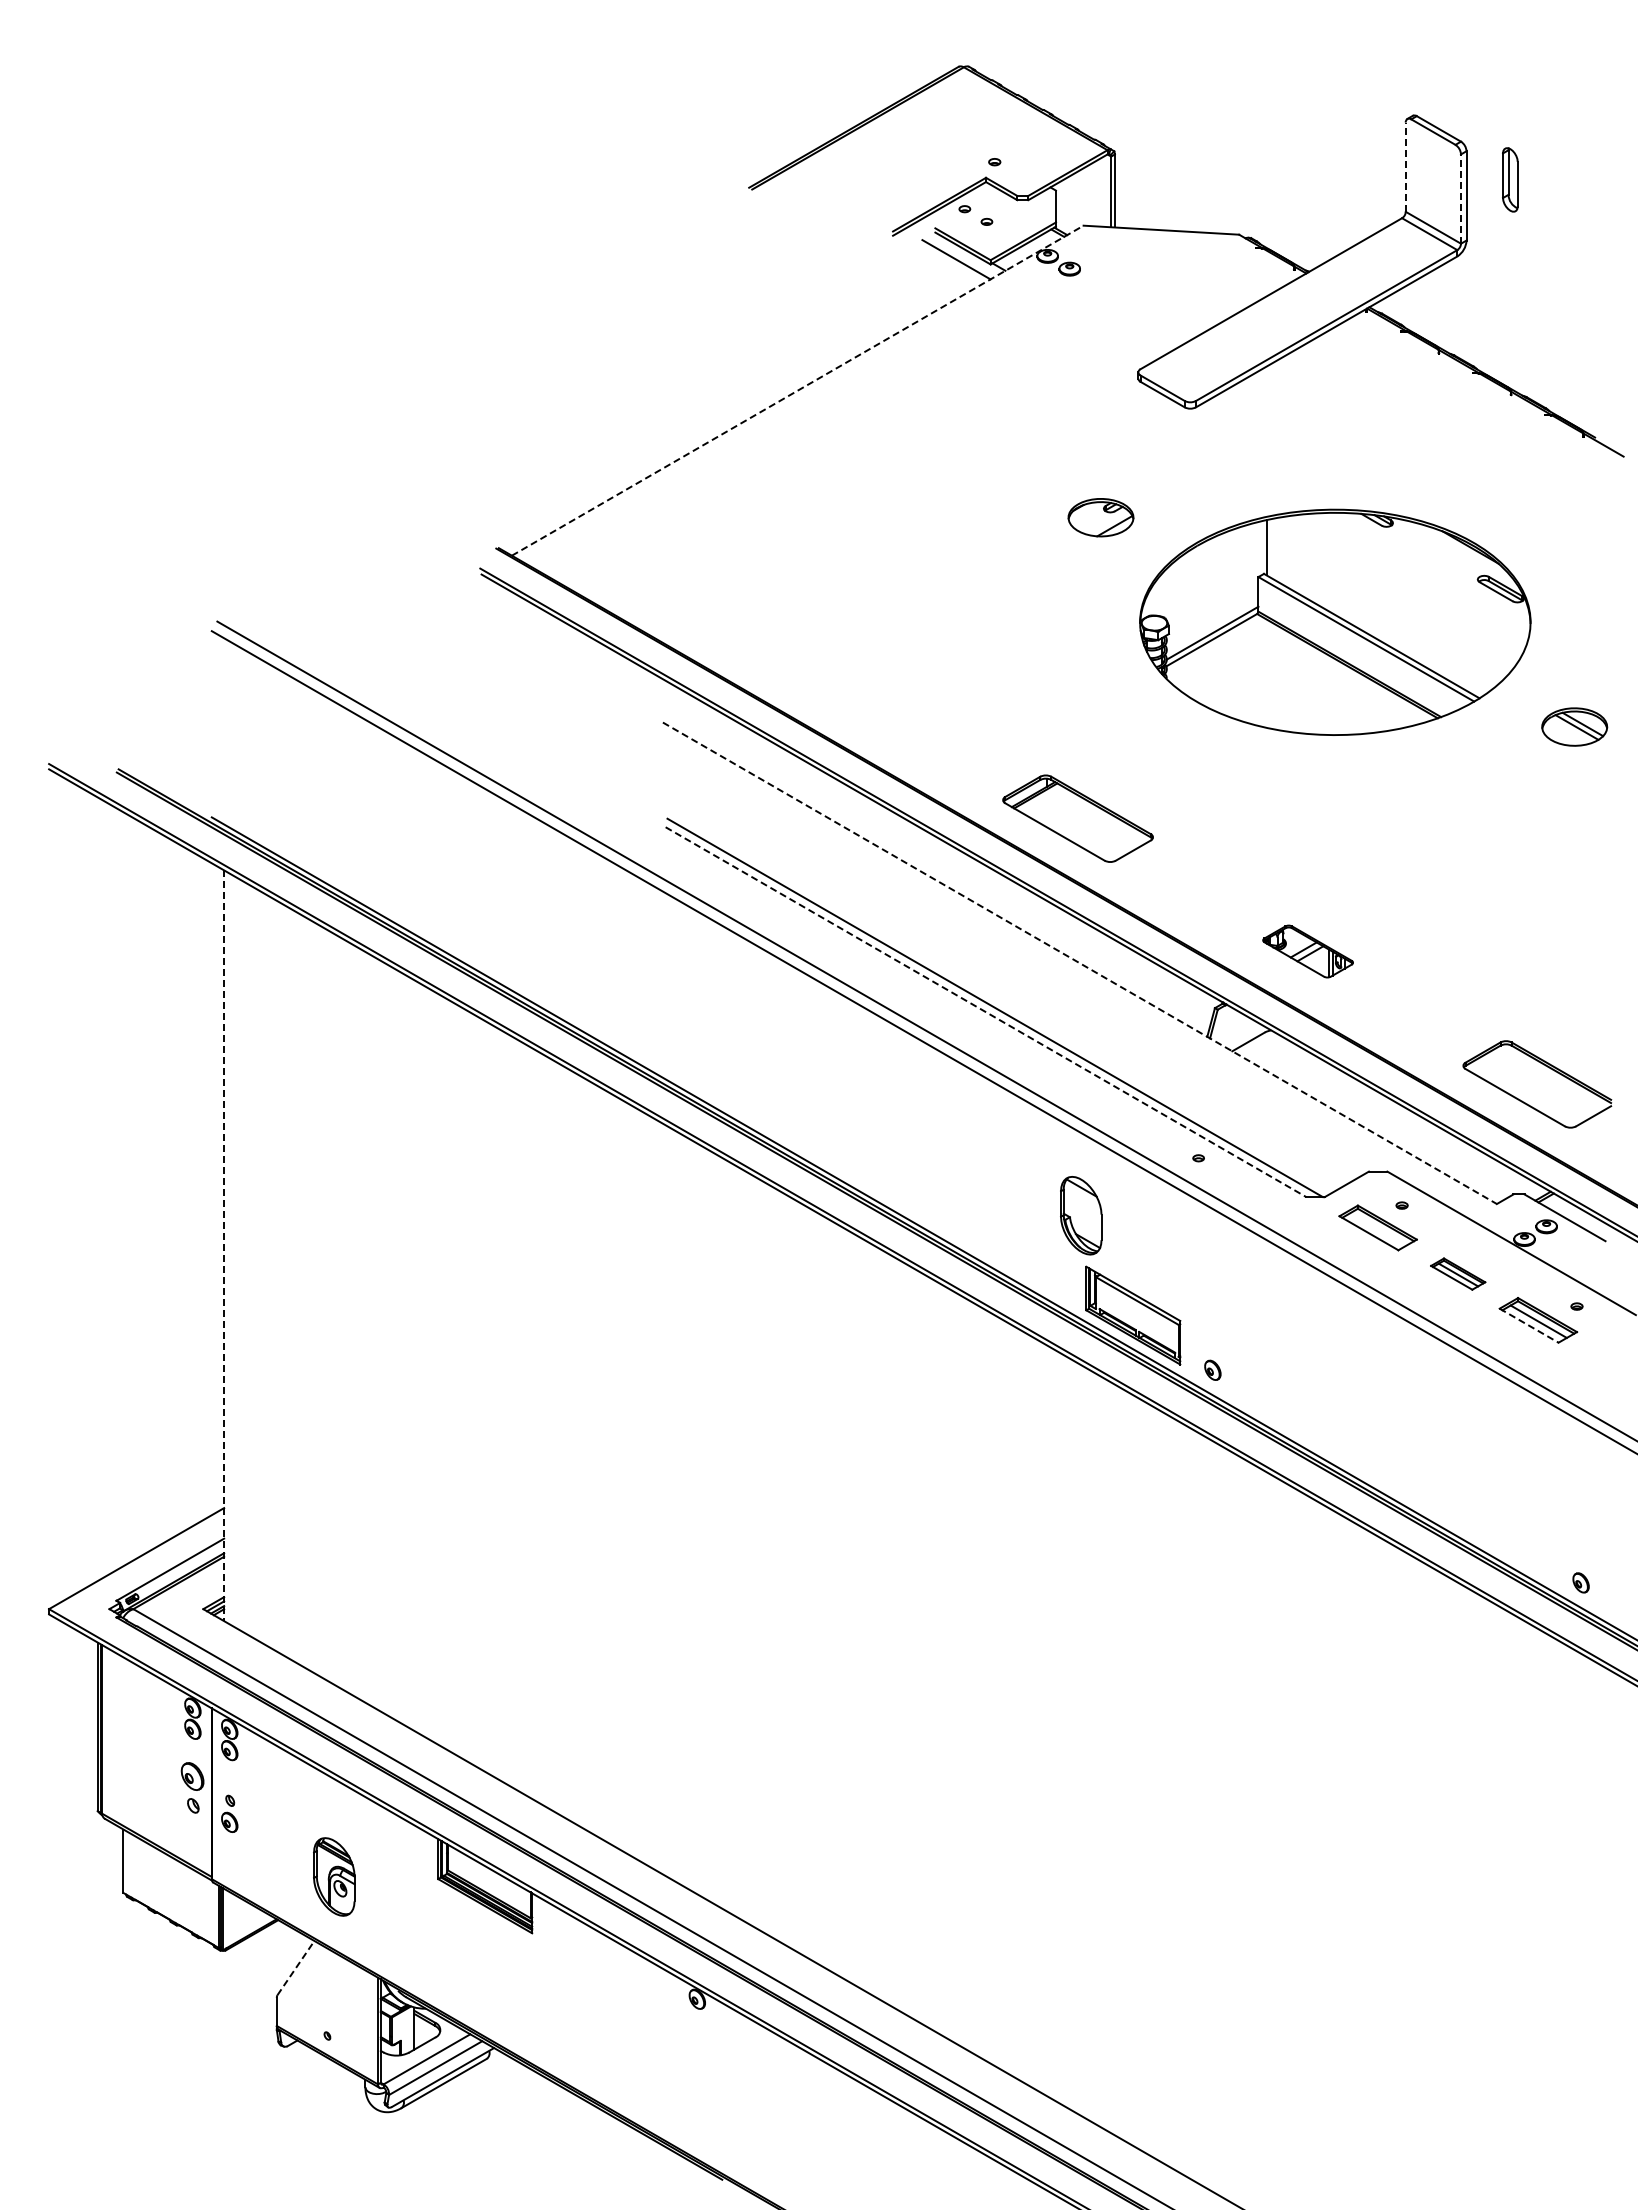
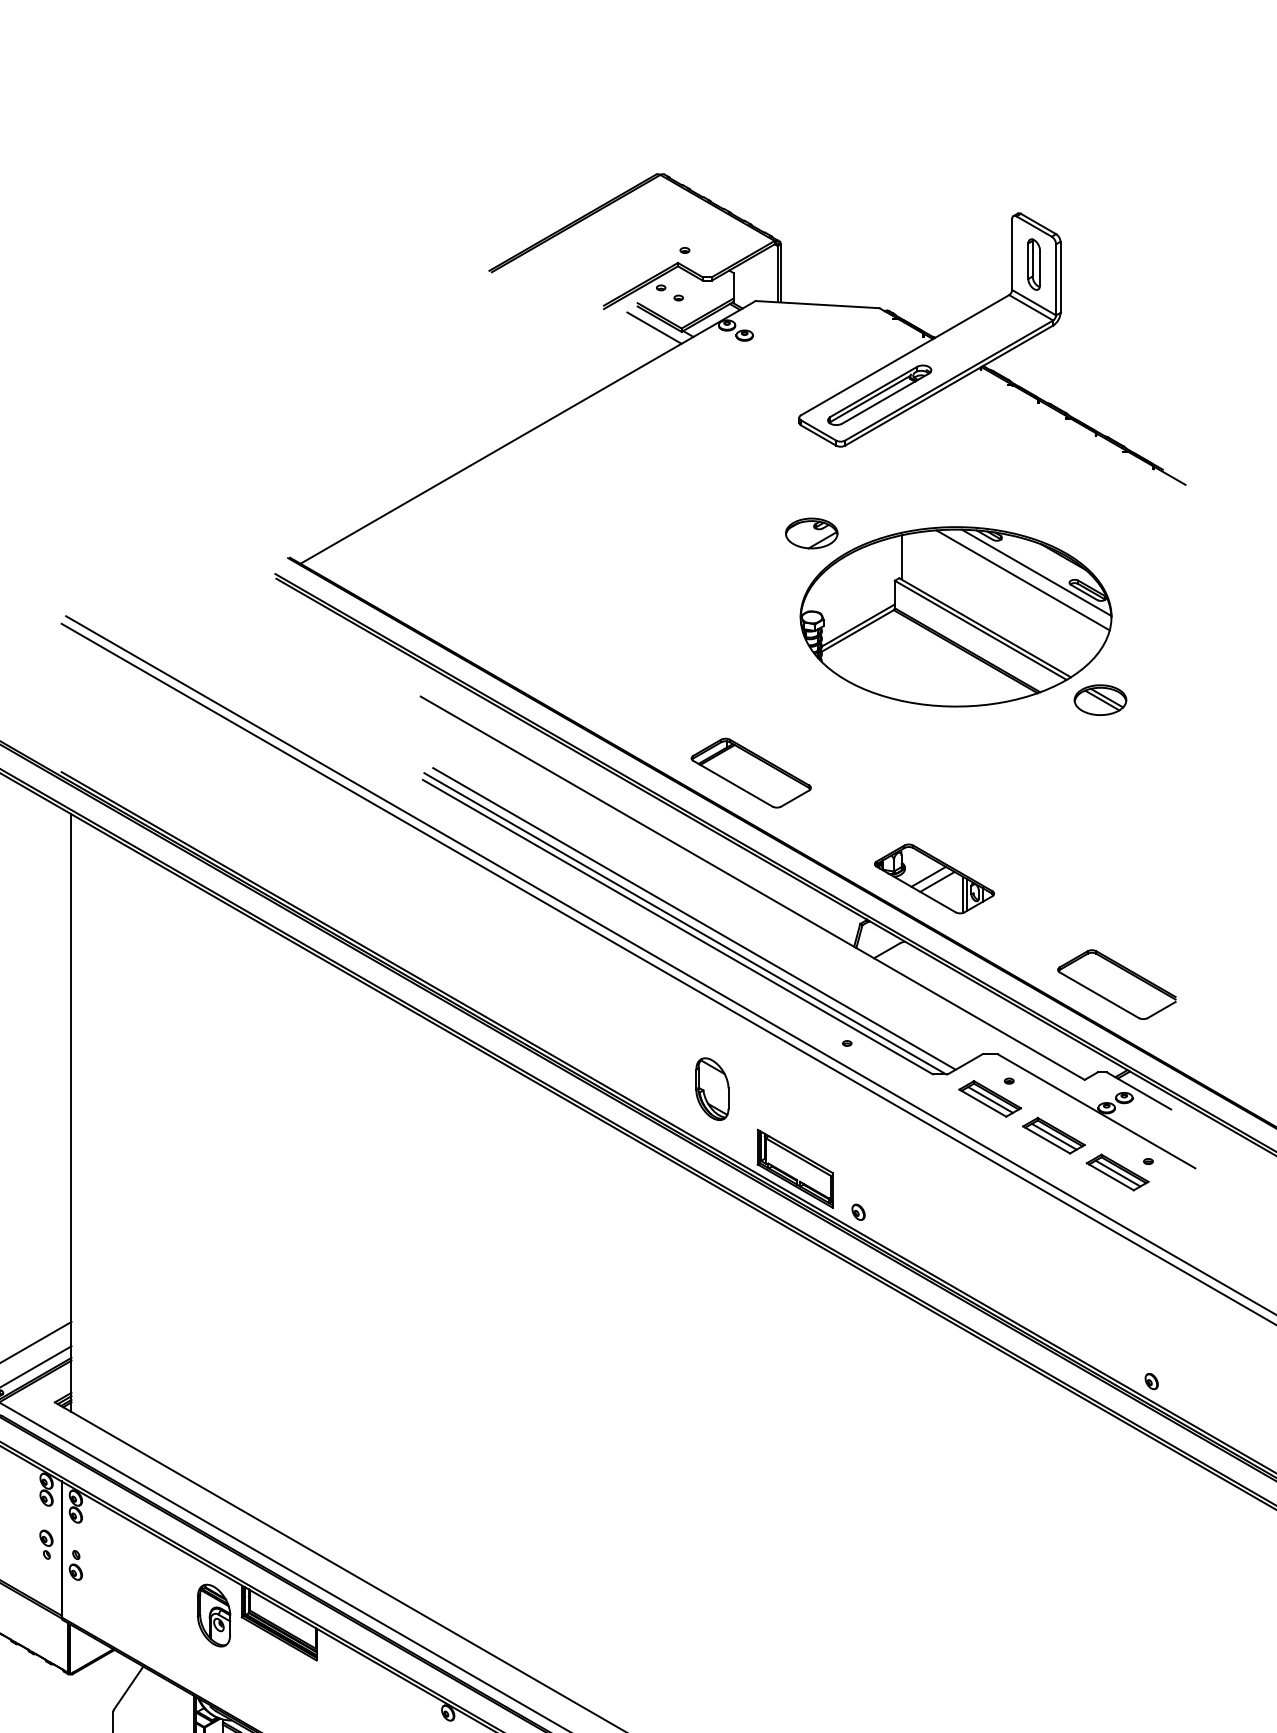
line: (1405, 167) -> (1011, 254), dashed -> solid
part: (1510, 179) -> (1034, 264), moved
line: (1461, 199) -> (1056, 280), dashed -> solid
part: (1238, 343) -> (879, 394), added
line: (798, 390) -> (528, 432), dashed -> solid
part: (1100, 517) -> (811, 533), moved
line: (1436, 566) -> (1036, 572), added
line: (1419, 576) -> (1023, 580), added
part: (1574, 726) -> (1100, 699), moved
part: (1307, 951) -> (933, 878), size x1.67
line: (1080, 963) -> (753, 888), dashed -> solid
line: (1006, 1001) -> (694, 918), added
line: (986, 1012) -> (678, 927), dashed -> solid
part: (1081, 1215) -> (712, 1089), moved
line: (1378, 1229) -> (990, 1100), added
line: (224, 1246) -> (71, 1113), dashed -> solid
part: (1457, 1273) -> (1053, 1135), size x1.43
line: (1529, 1325) -> (1110, 1176), dashed -> solid
part: (192, 1787) -> (46, 1544), size x0.71
part: (334, 1876) -> (214, 1615), moved
line: (295, 1968) -> (128, 1688), dashed -> solid

